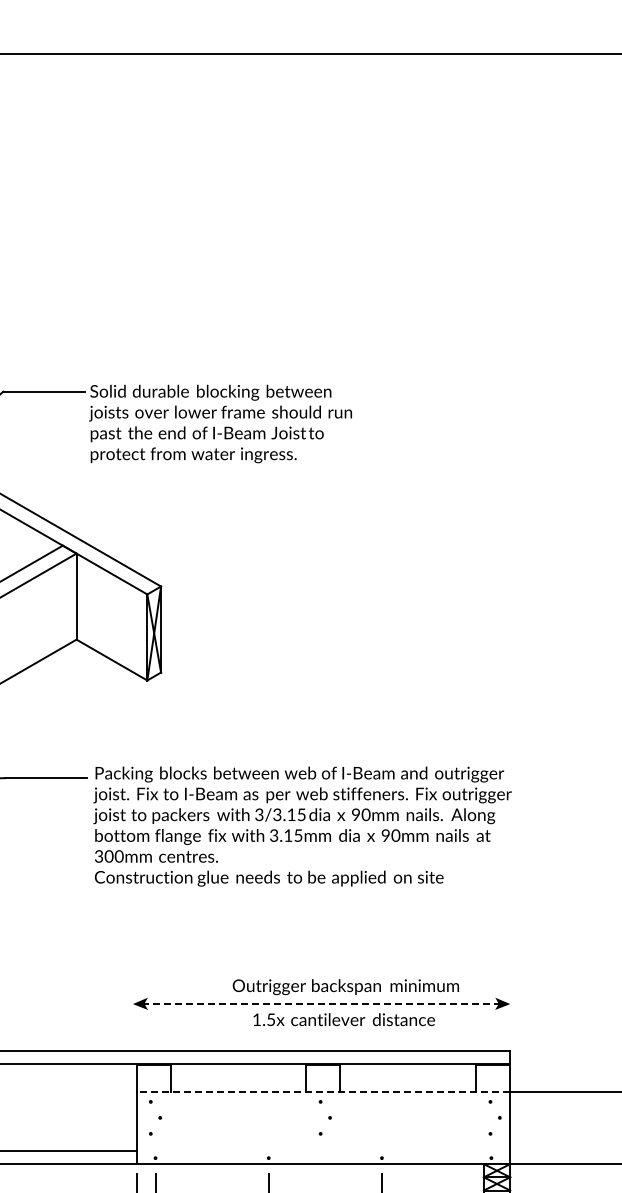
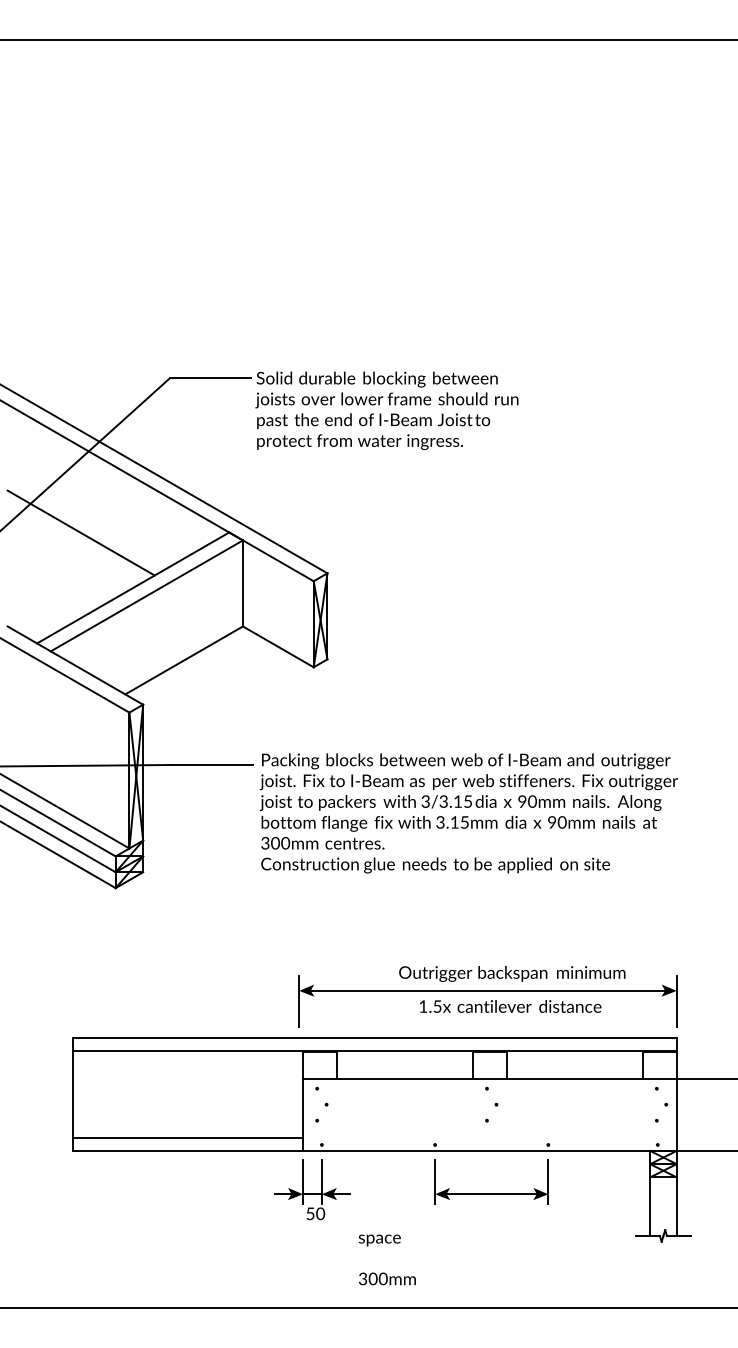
line: (322, 1003) -> (488, 990), dashed -> solid
line: (133, 1014) -> (299, 1001), added
line: (510, 1014) -> (676, 1001), added
line: (323, 1092) -> (489, 1079), dashed -> solid

